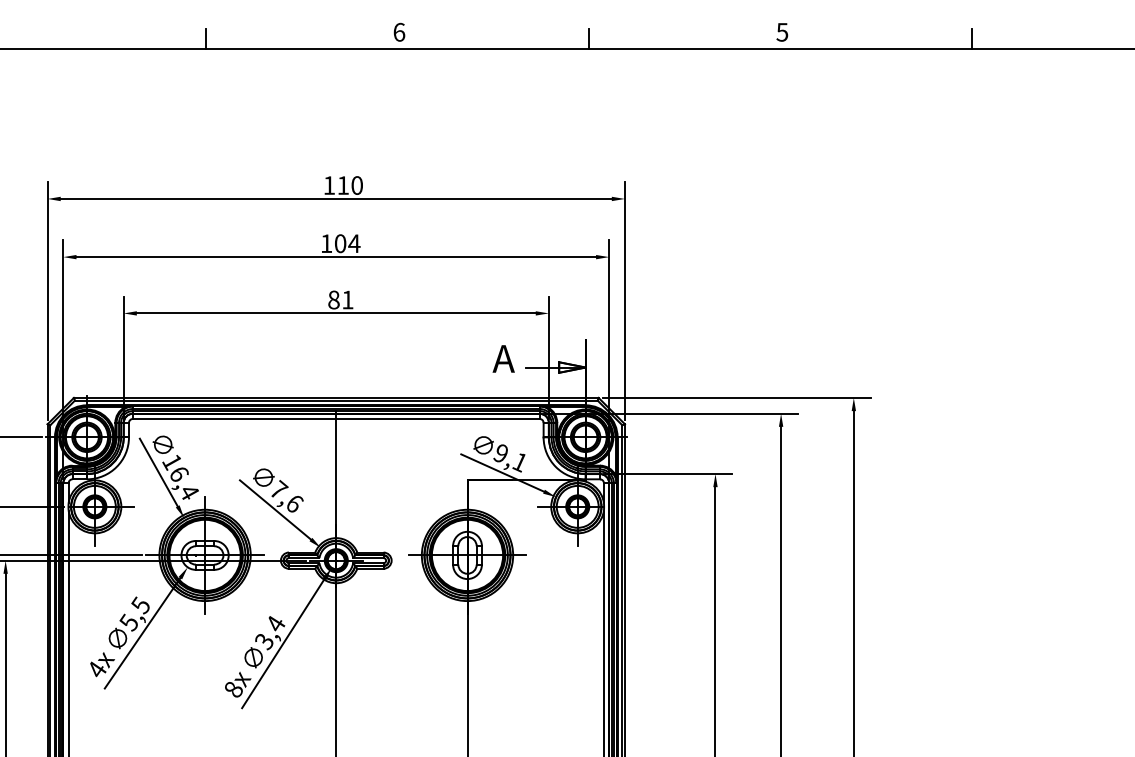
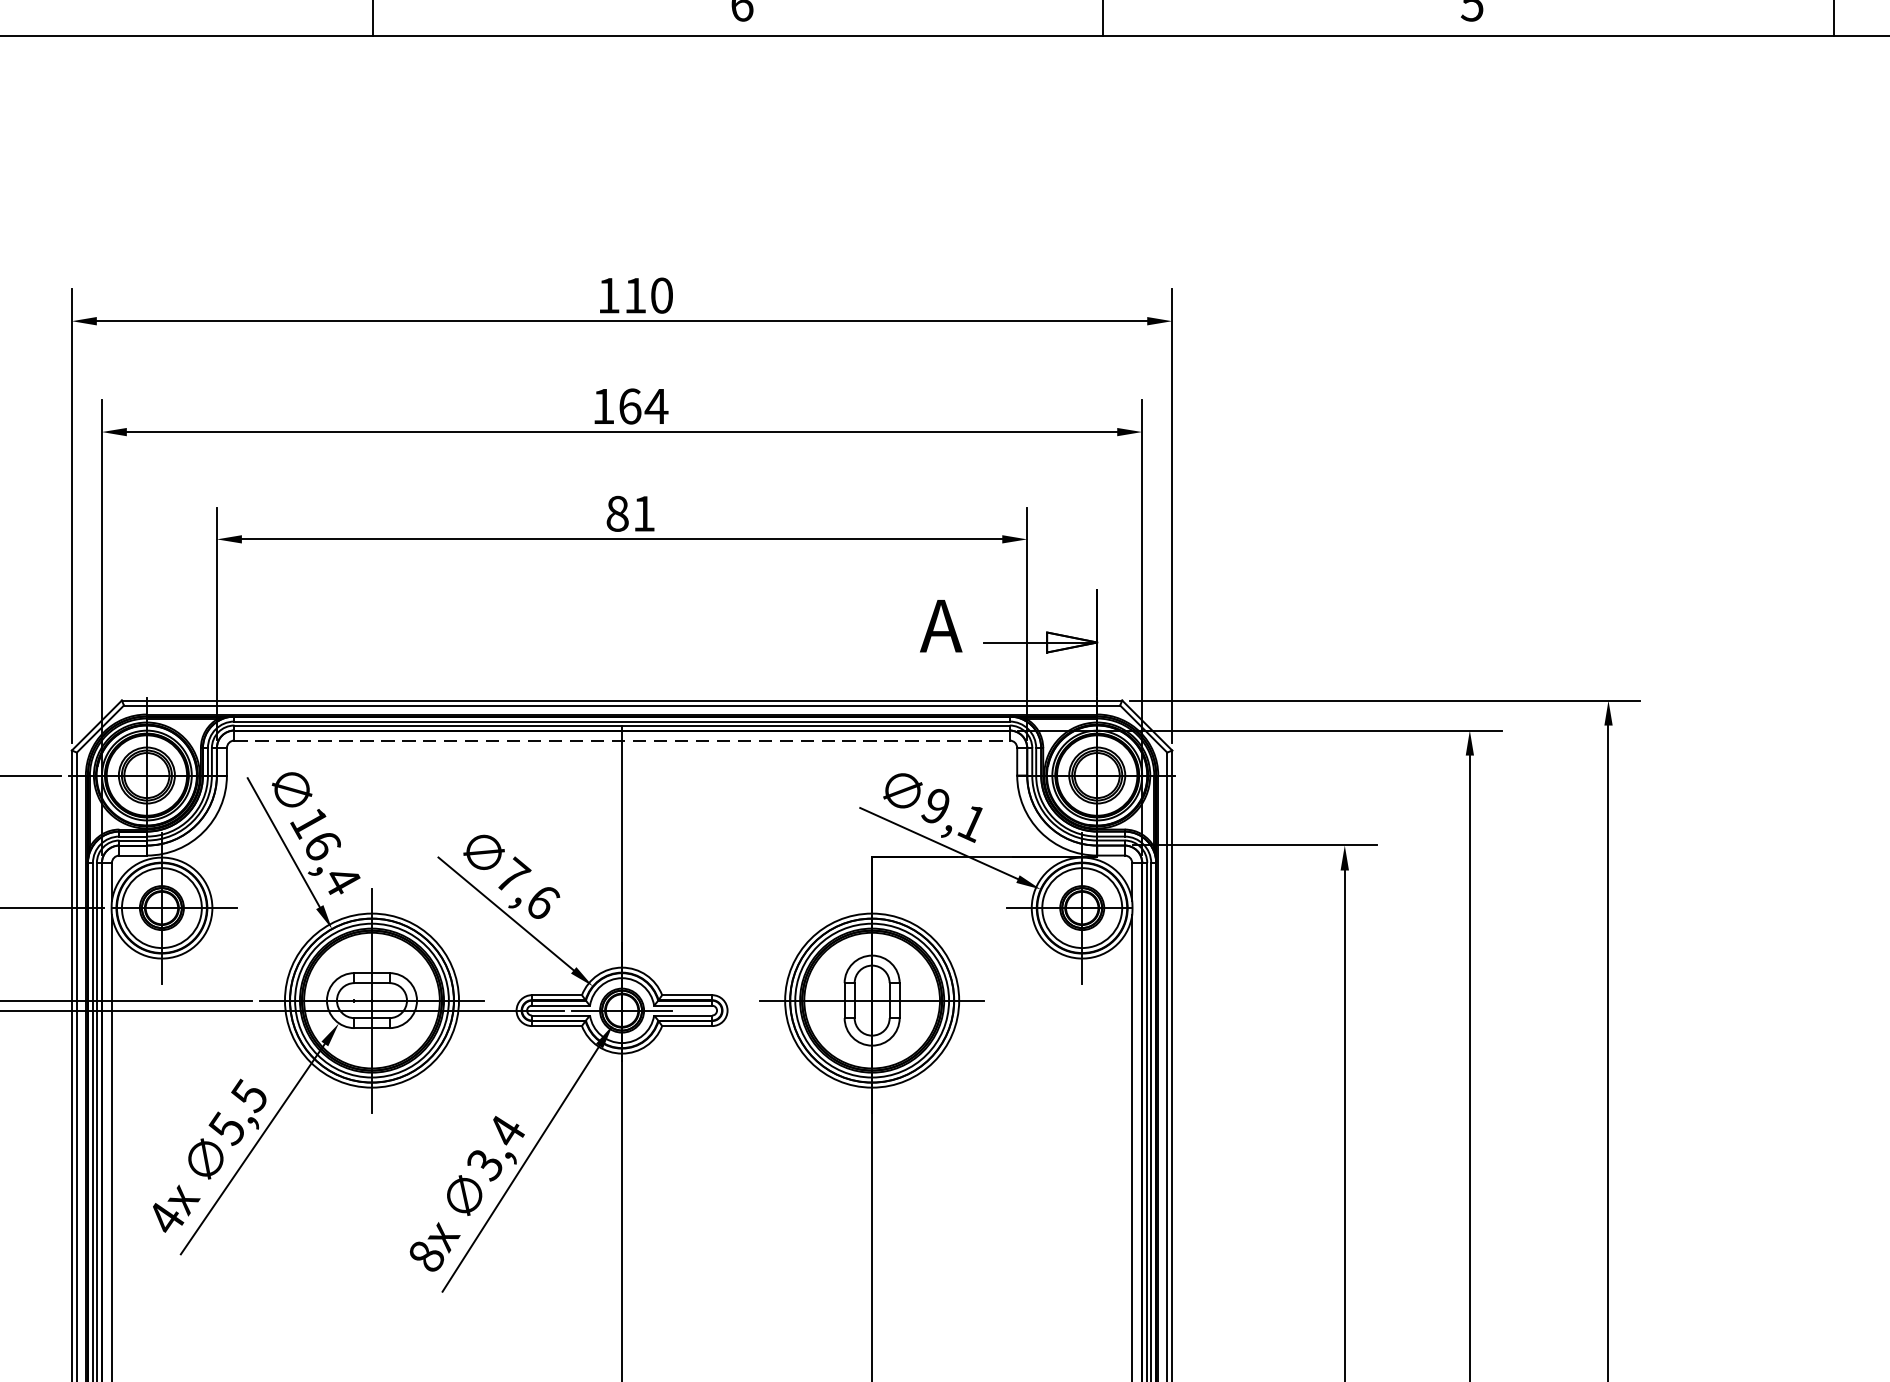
text: (340, 243) -> (630, 406), 104 -> 164
line: (336, 418) -> (622, 739), solid -> dashed

